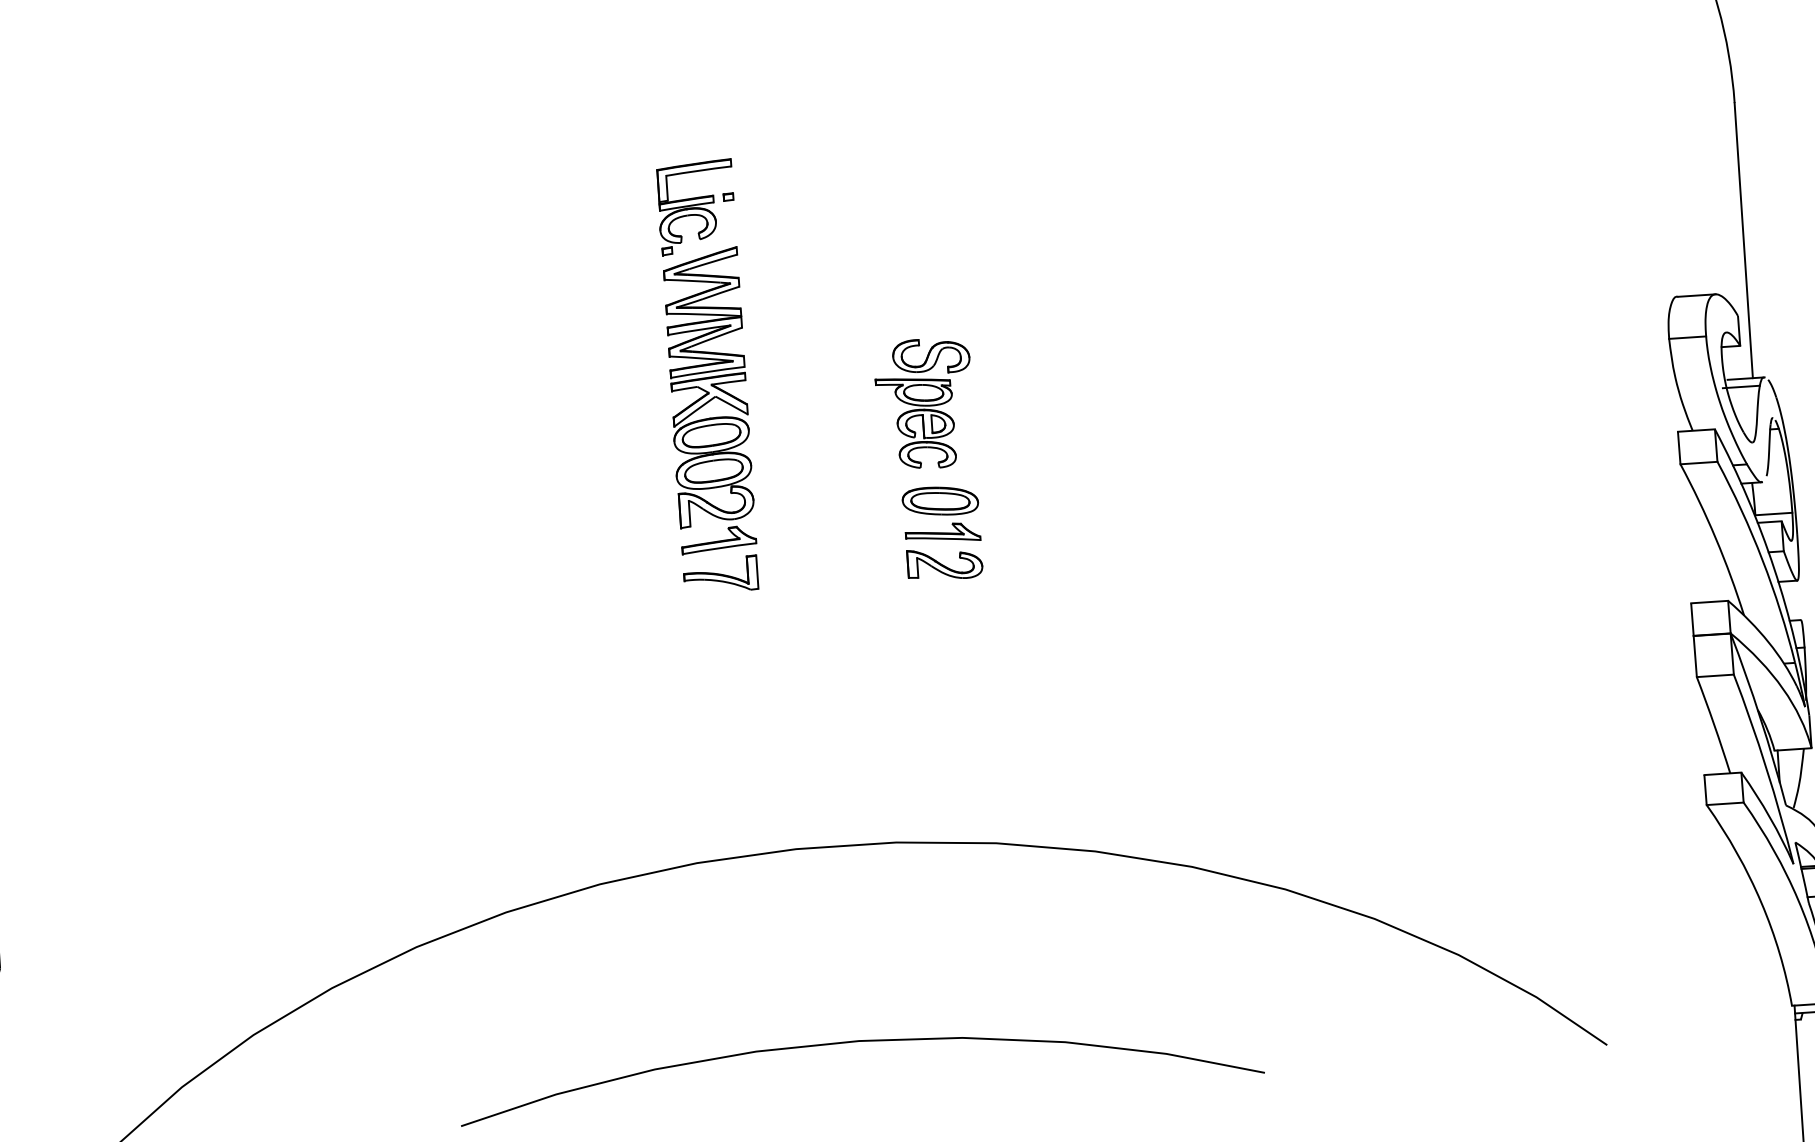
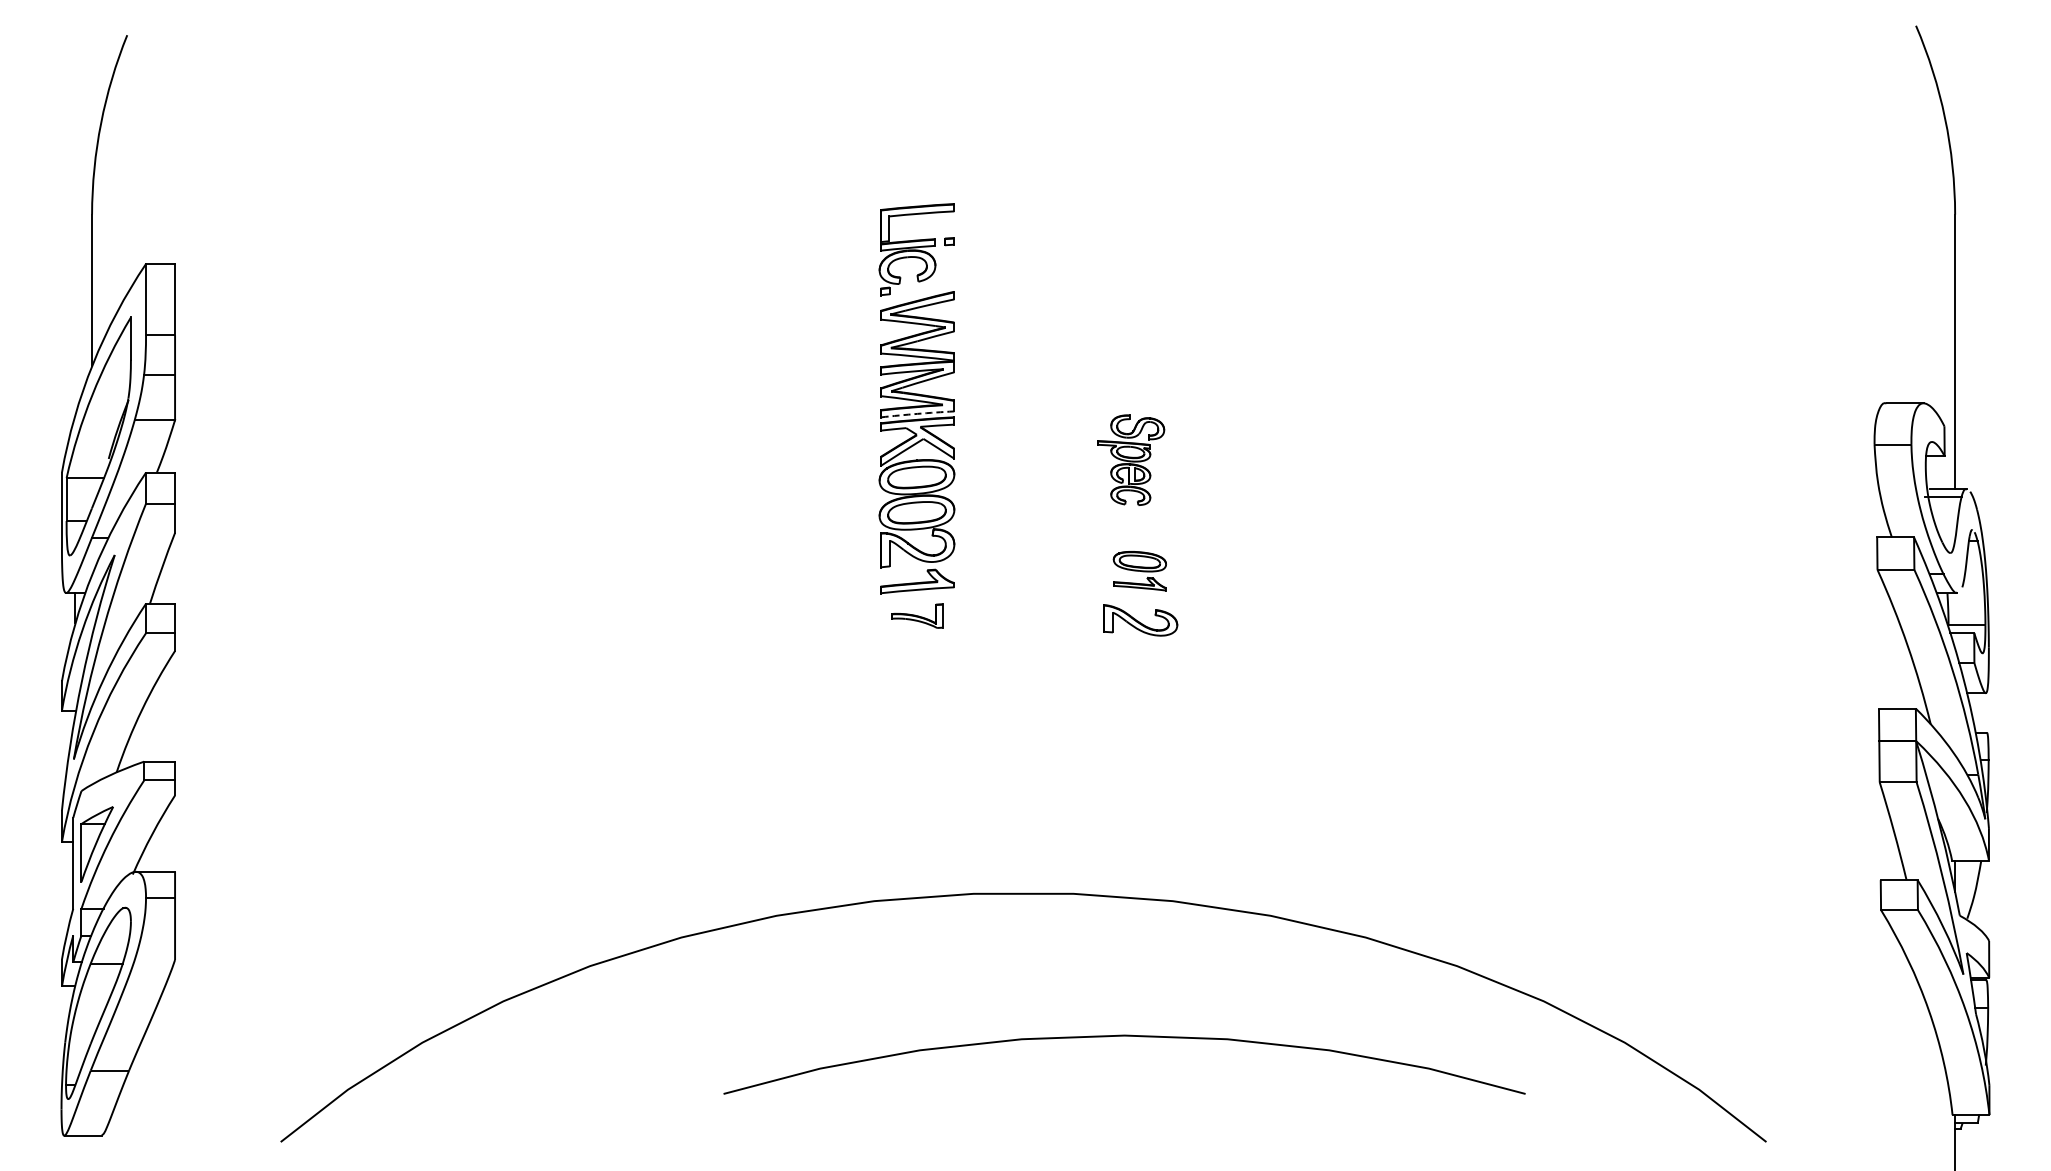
arc: (707, 371) -> (917, 413), solid -> dashed
part: (925, 404) -> (1131, 460), size x0.7
part: (940, 514) -> (1139, 570), size x0.7
part: (720, 574) -> (916, 615), size x0.7
curve: (859, 1041) -> (1124, 1036), moved

